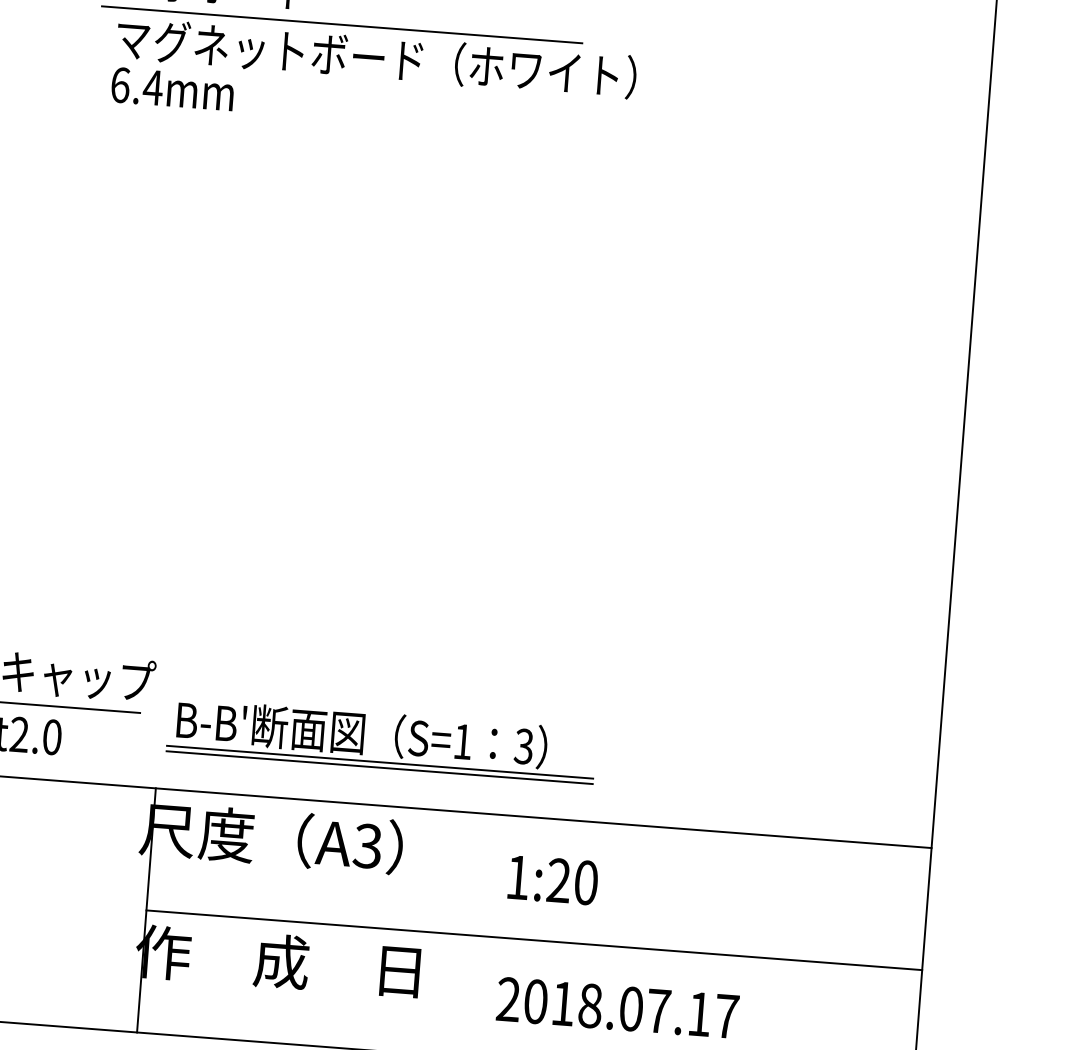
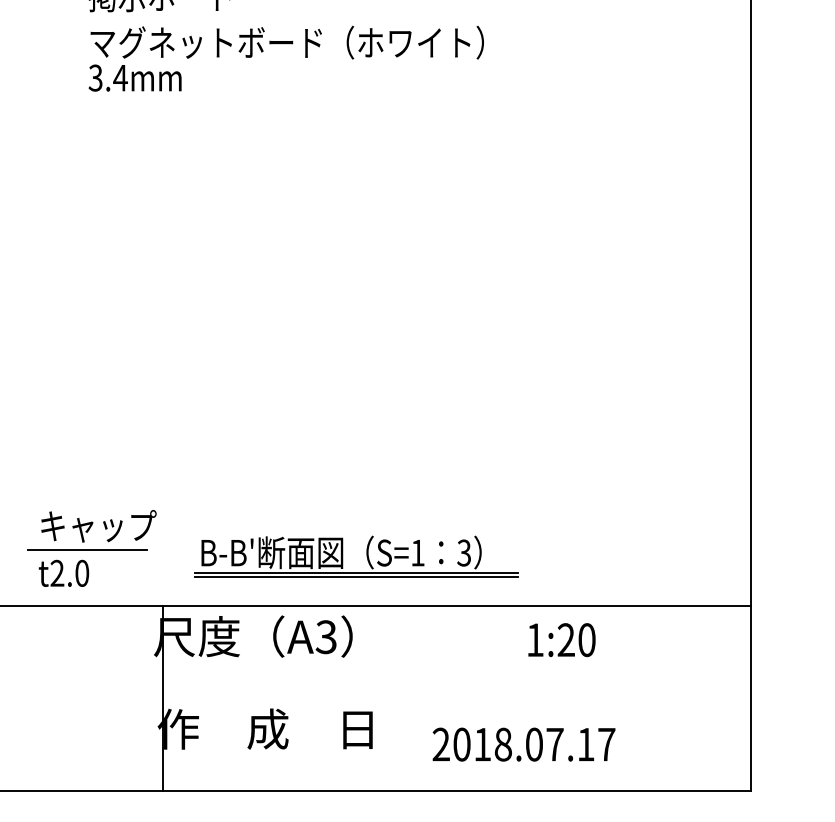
line: (342, 24) -> (259, 19), removed
text: (120, 84) -> (95, 77), 6.4mm -> 3.4mm
part: (394, 741) -> (366, 556), moved
text: (552, 880) -> (561, 640), moved
line: (534, 940) -> (457, 698), removed

